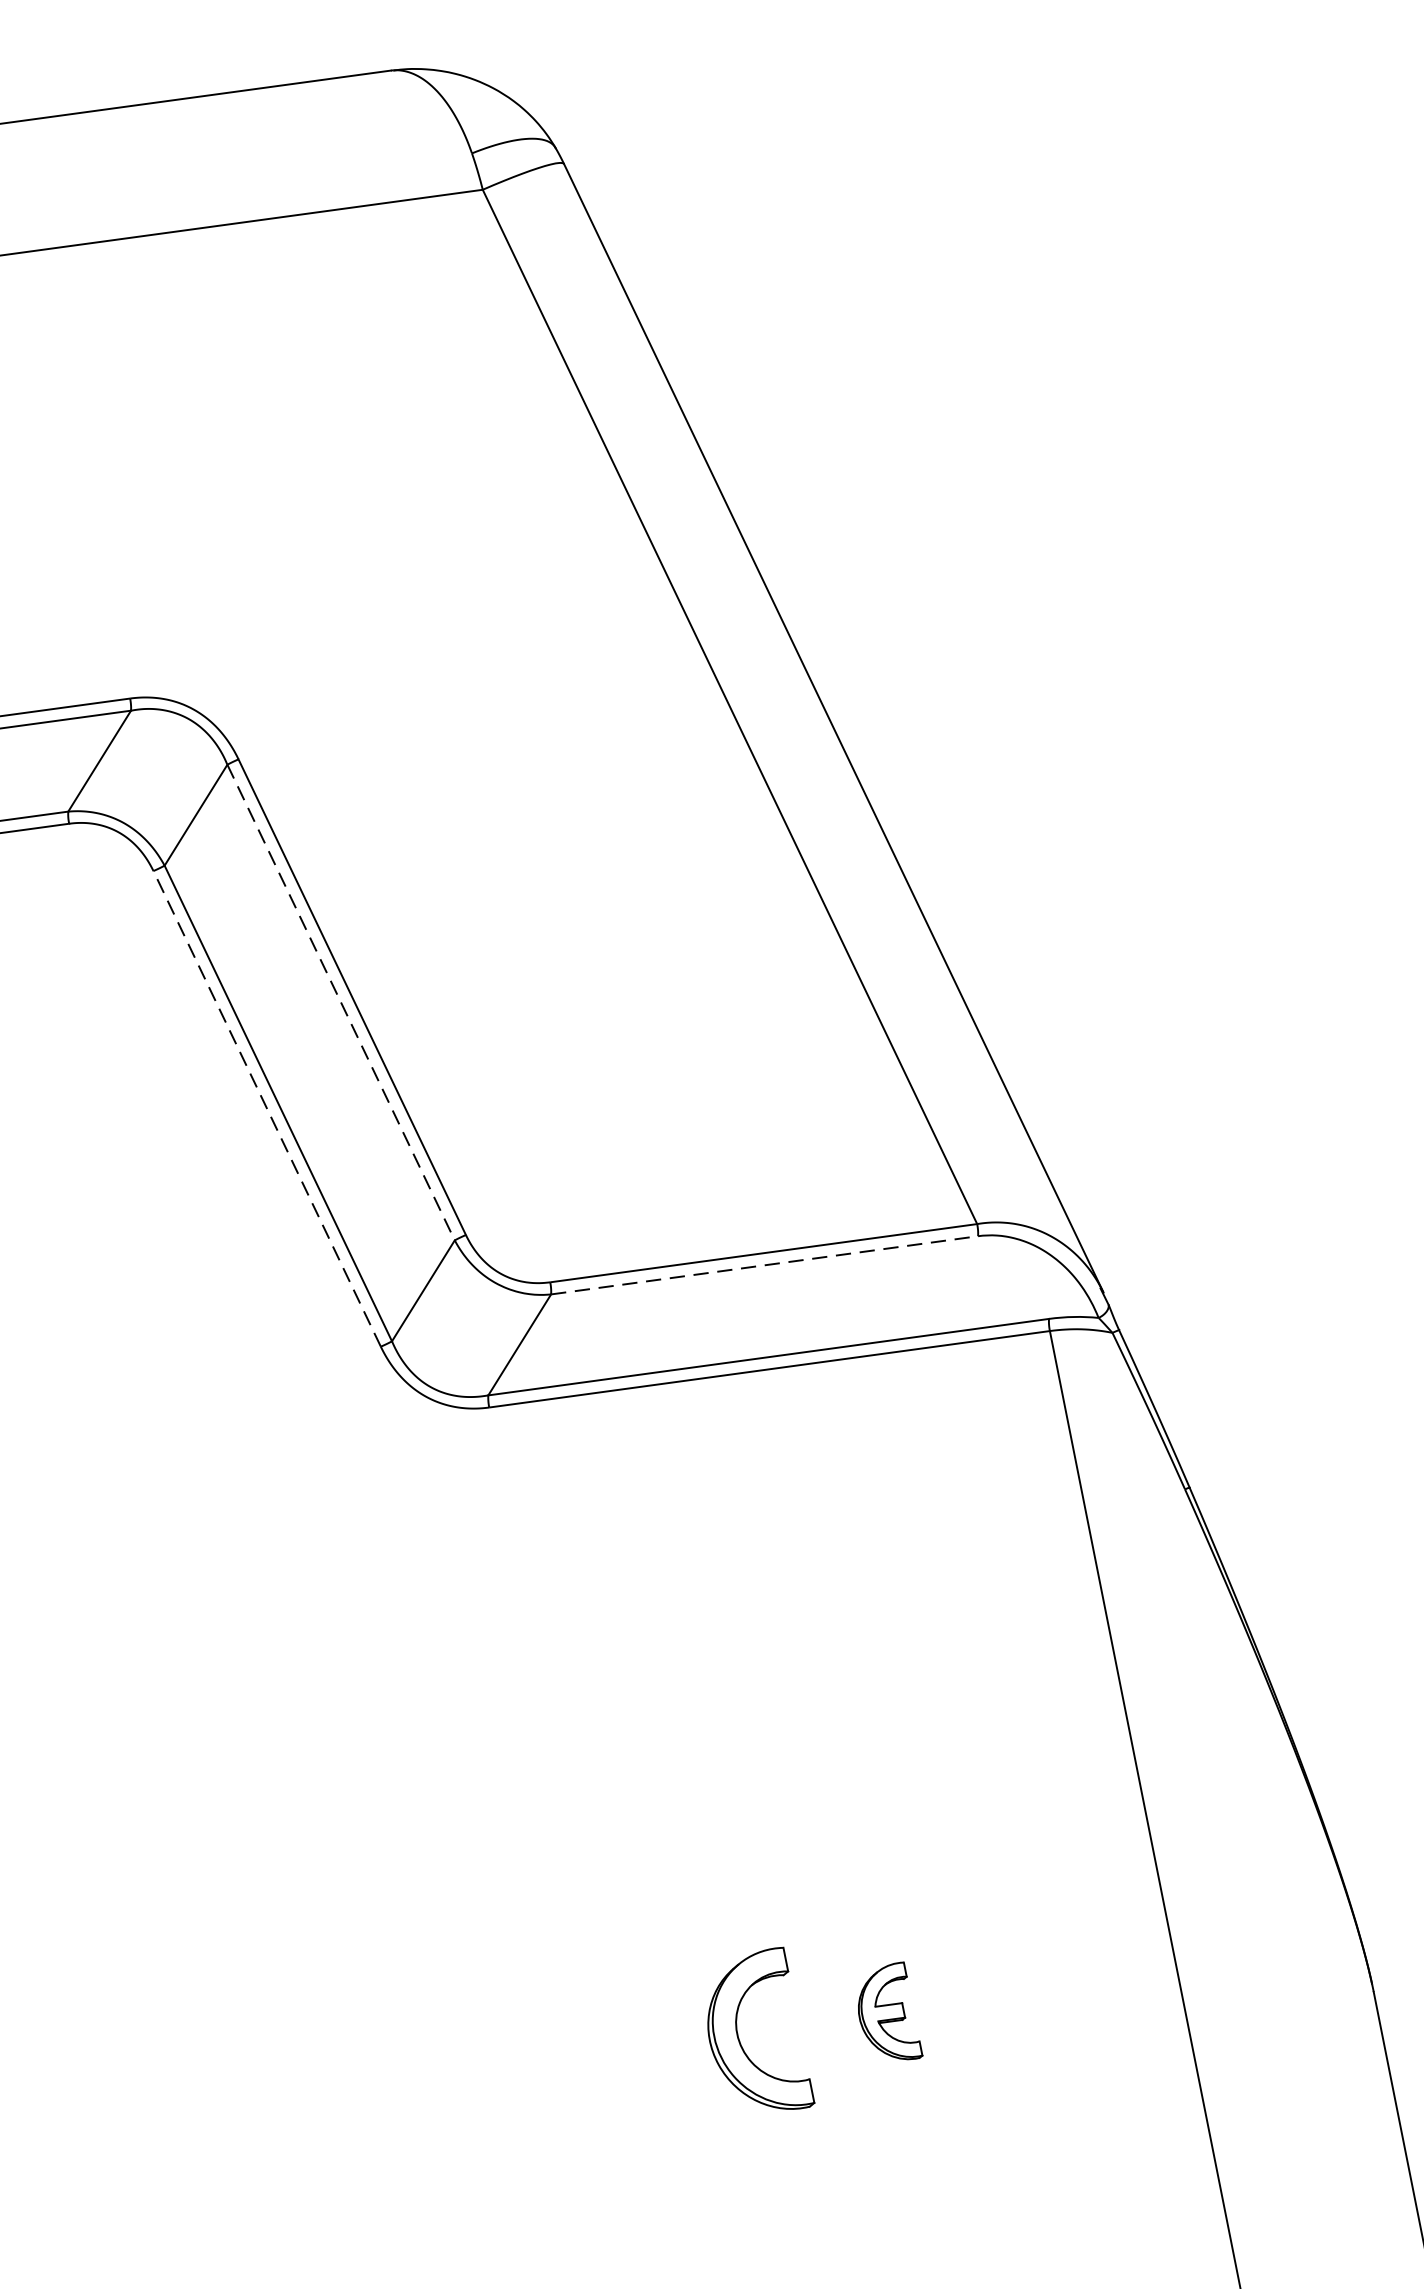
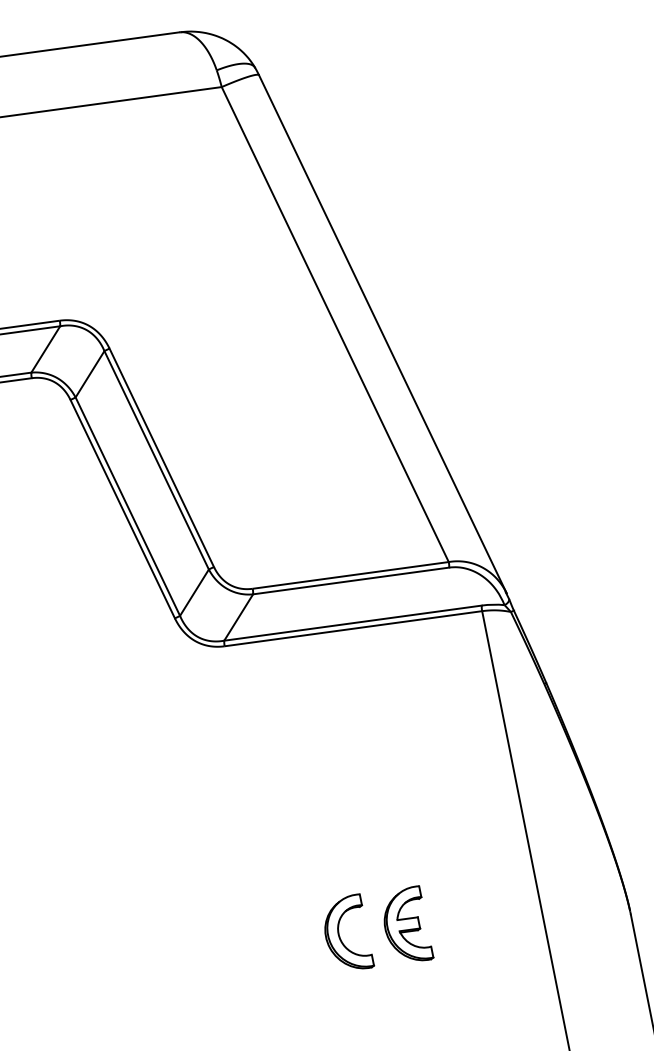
line: (340, 1002) -> (156, 460), dashed -> solid
line: (266, 1107) -> (122, 508), dashed -> solid
line: (765, 1264) -> (351, 580), dashed -> solid
part: (889, 2011) -> (408, 923), size x1.67

